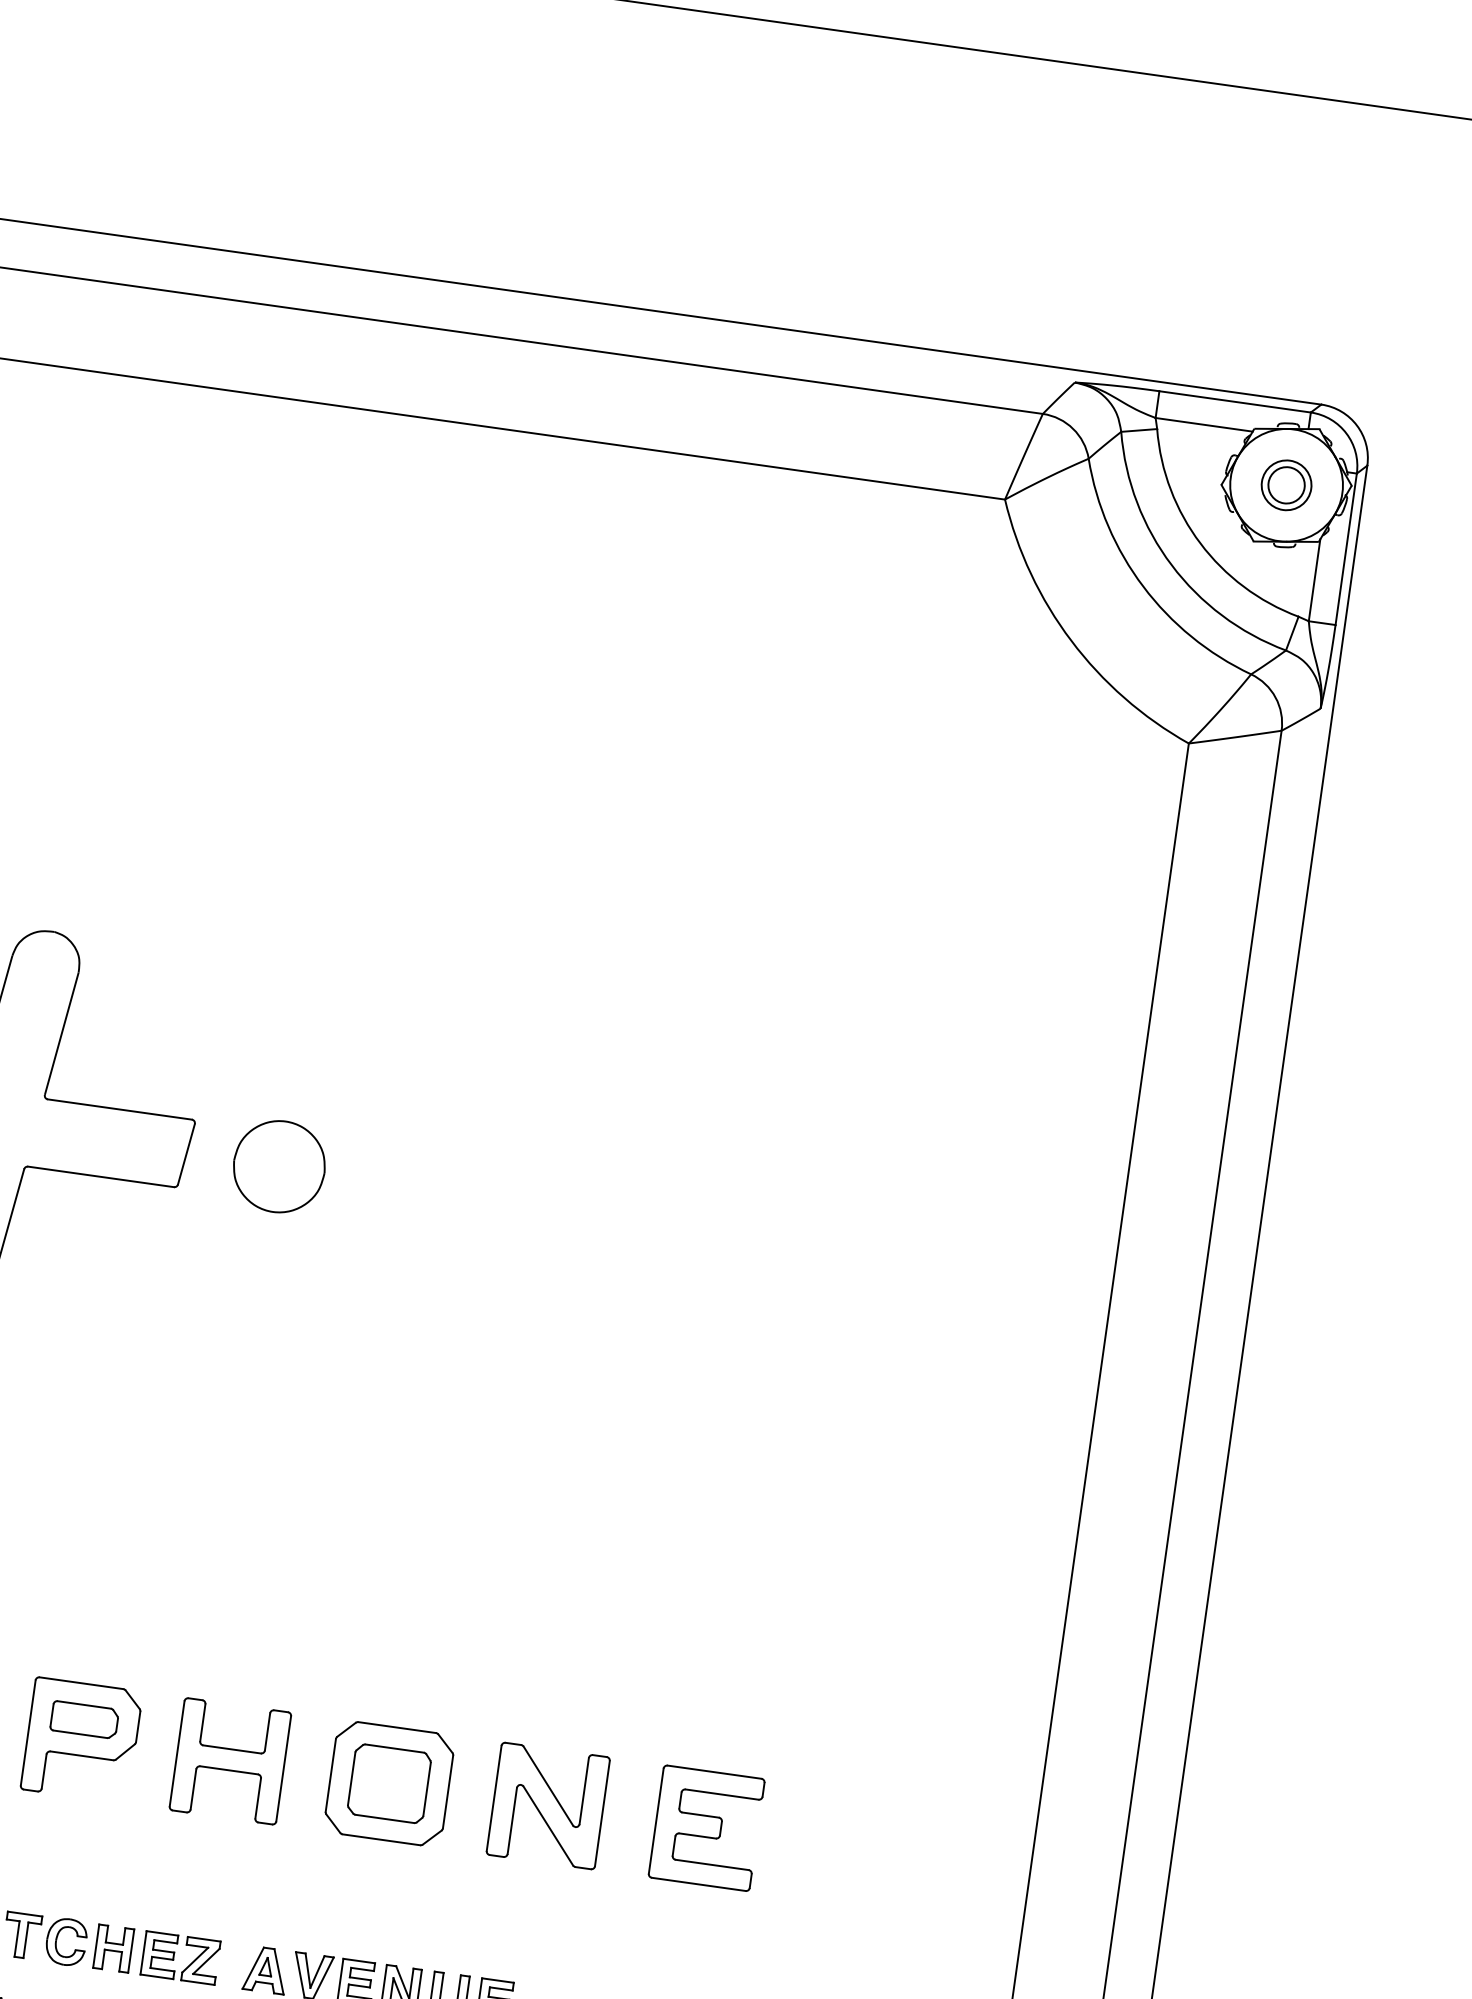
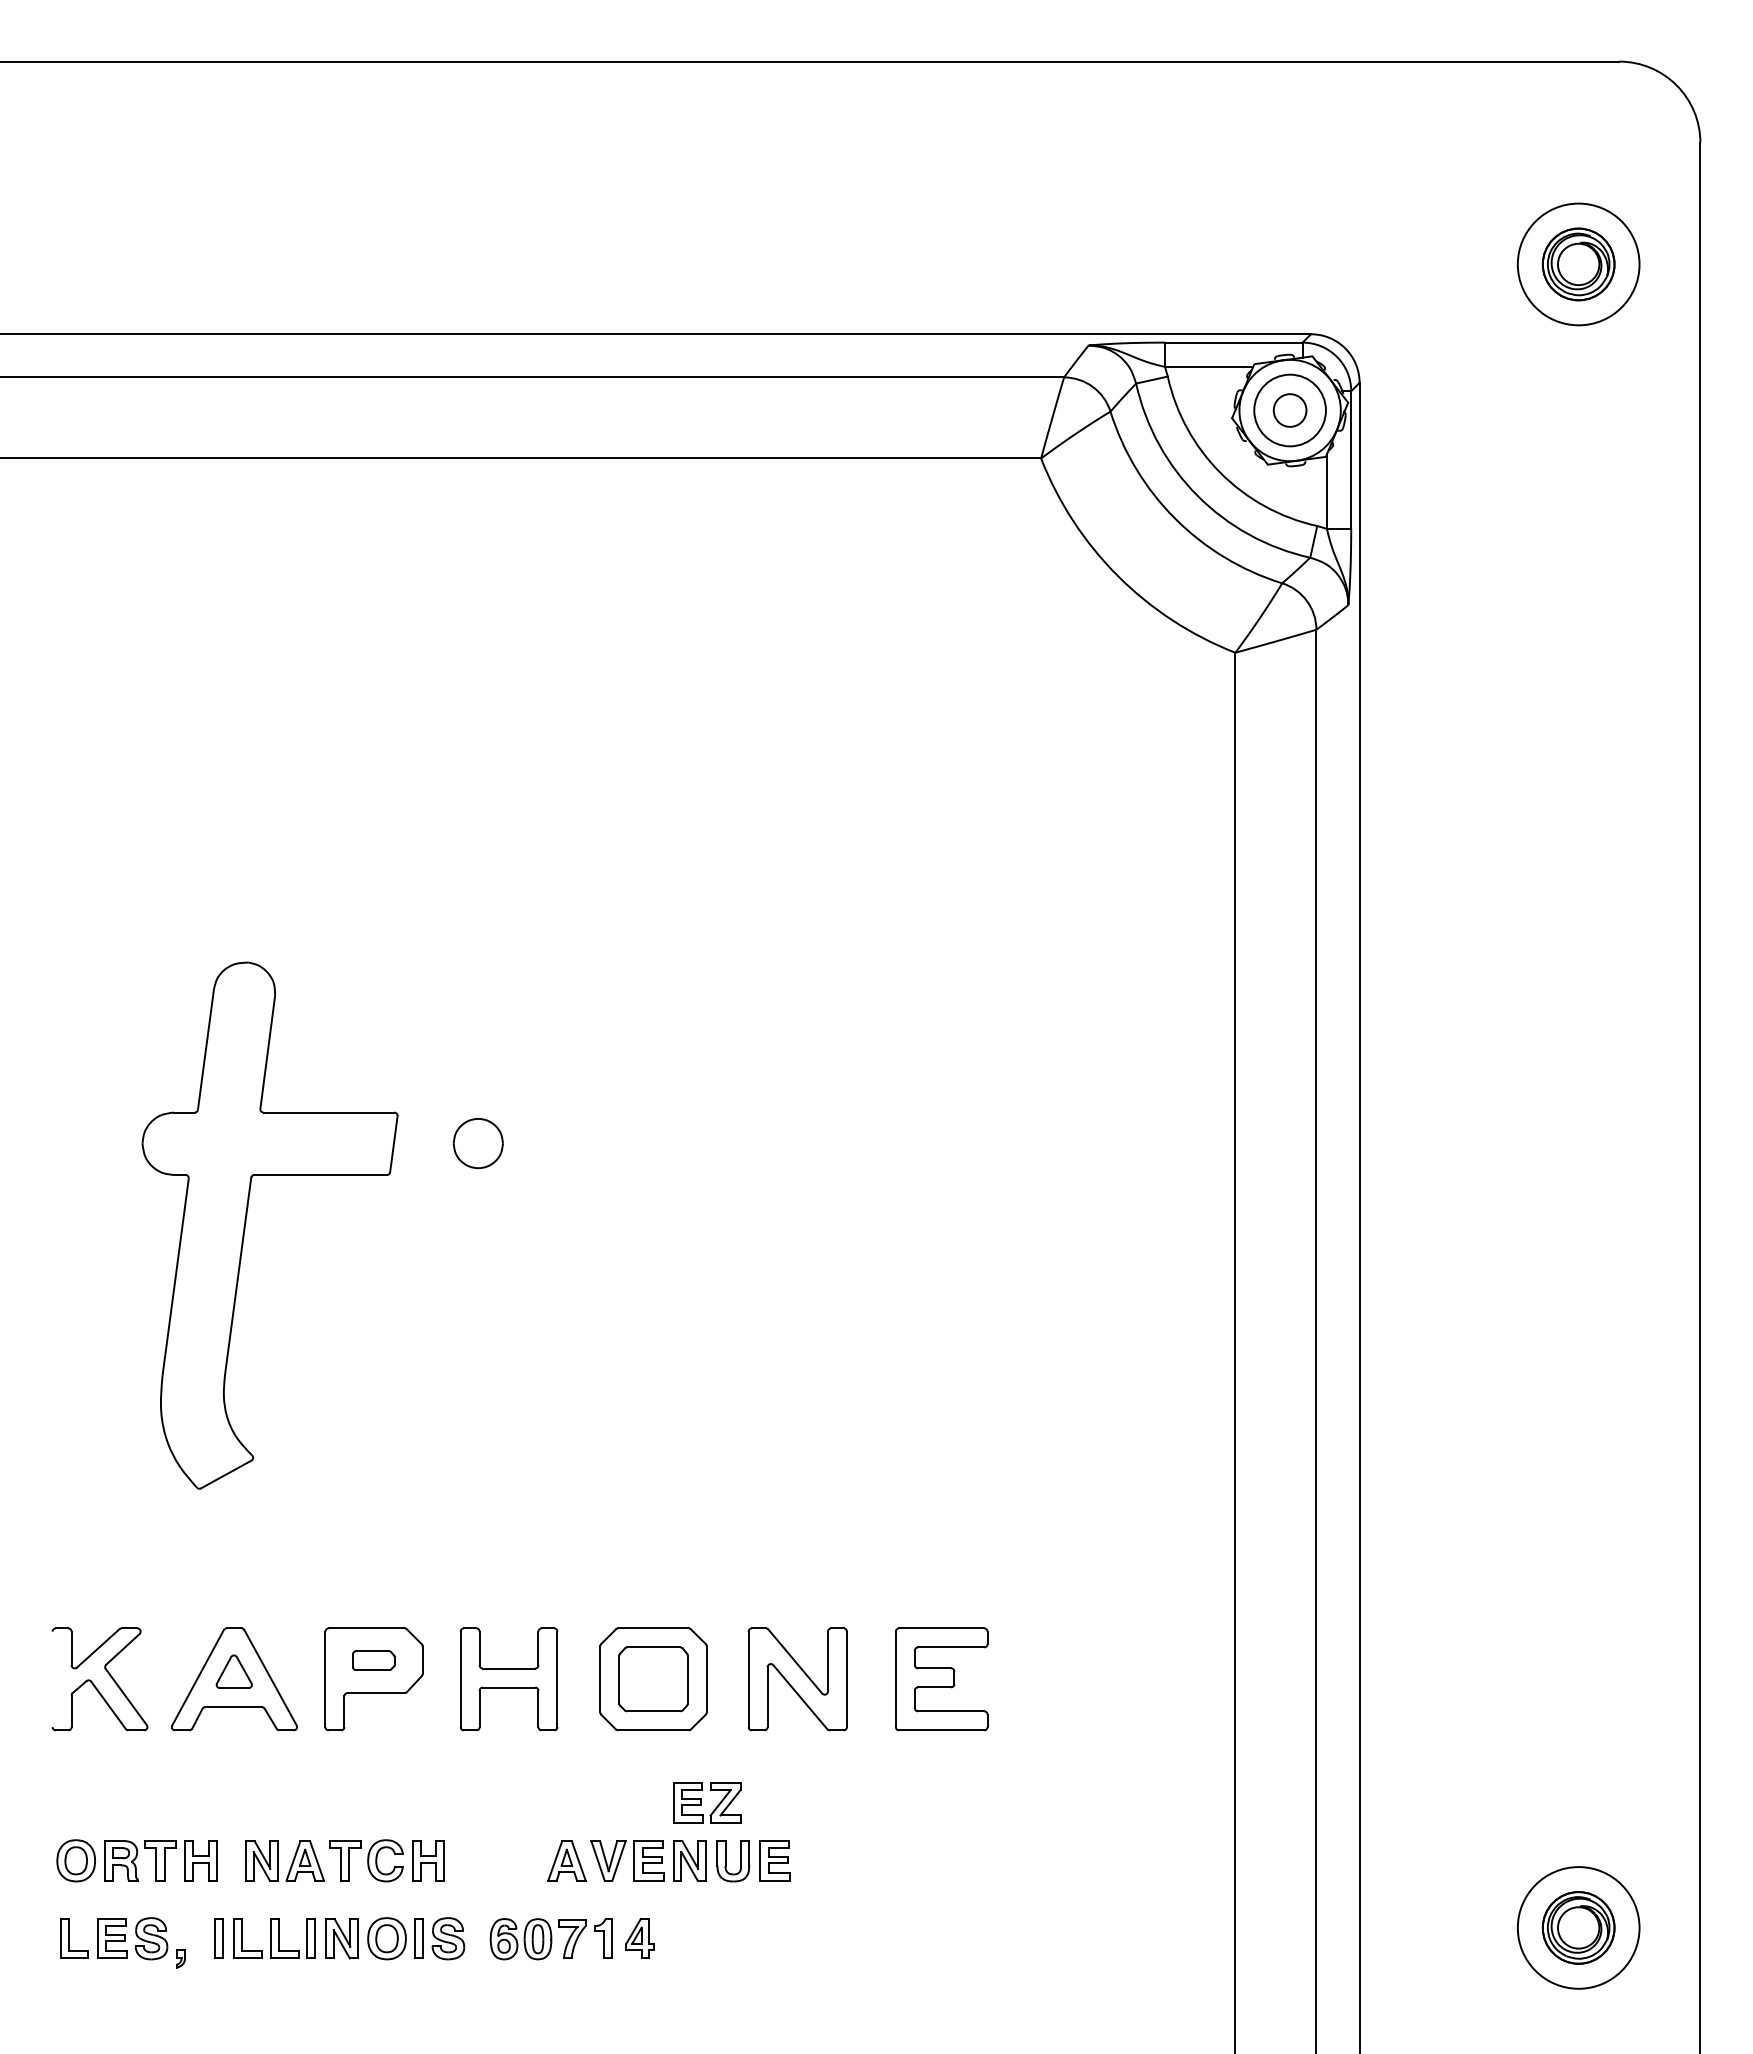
circle: (1285, 485) -> (1289, 410), size x1.6
part: (279, 1166) -> (478, 1143), size x0.6
part: (84, 1719) -> (373, 1660), size x0.7
part: (180, 1957) -> (707, 1802), moved

